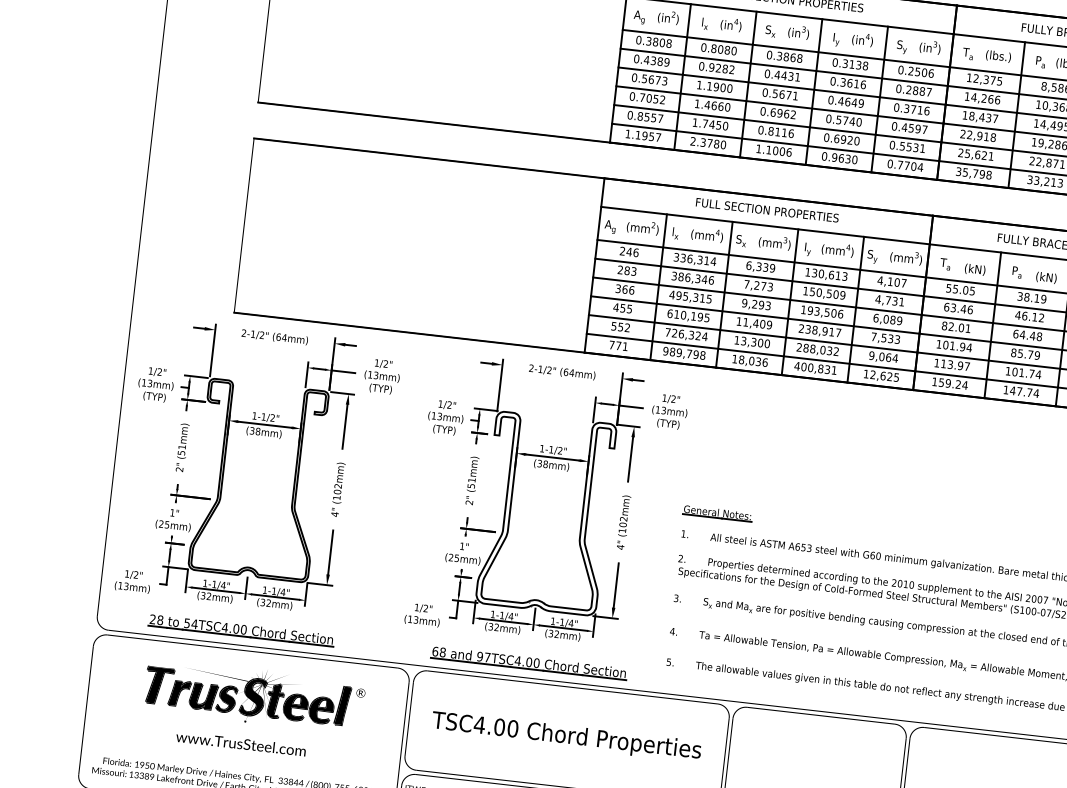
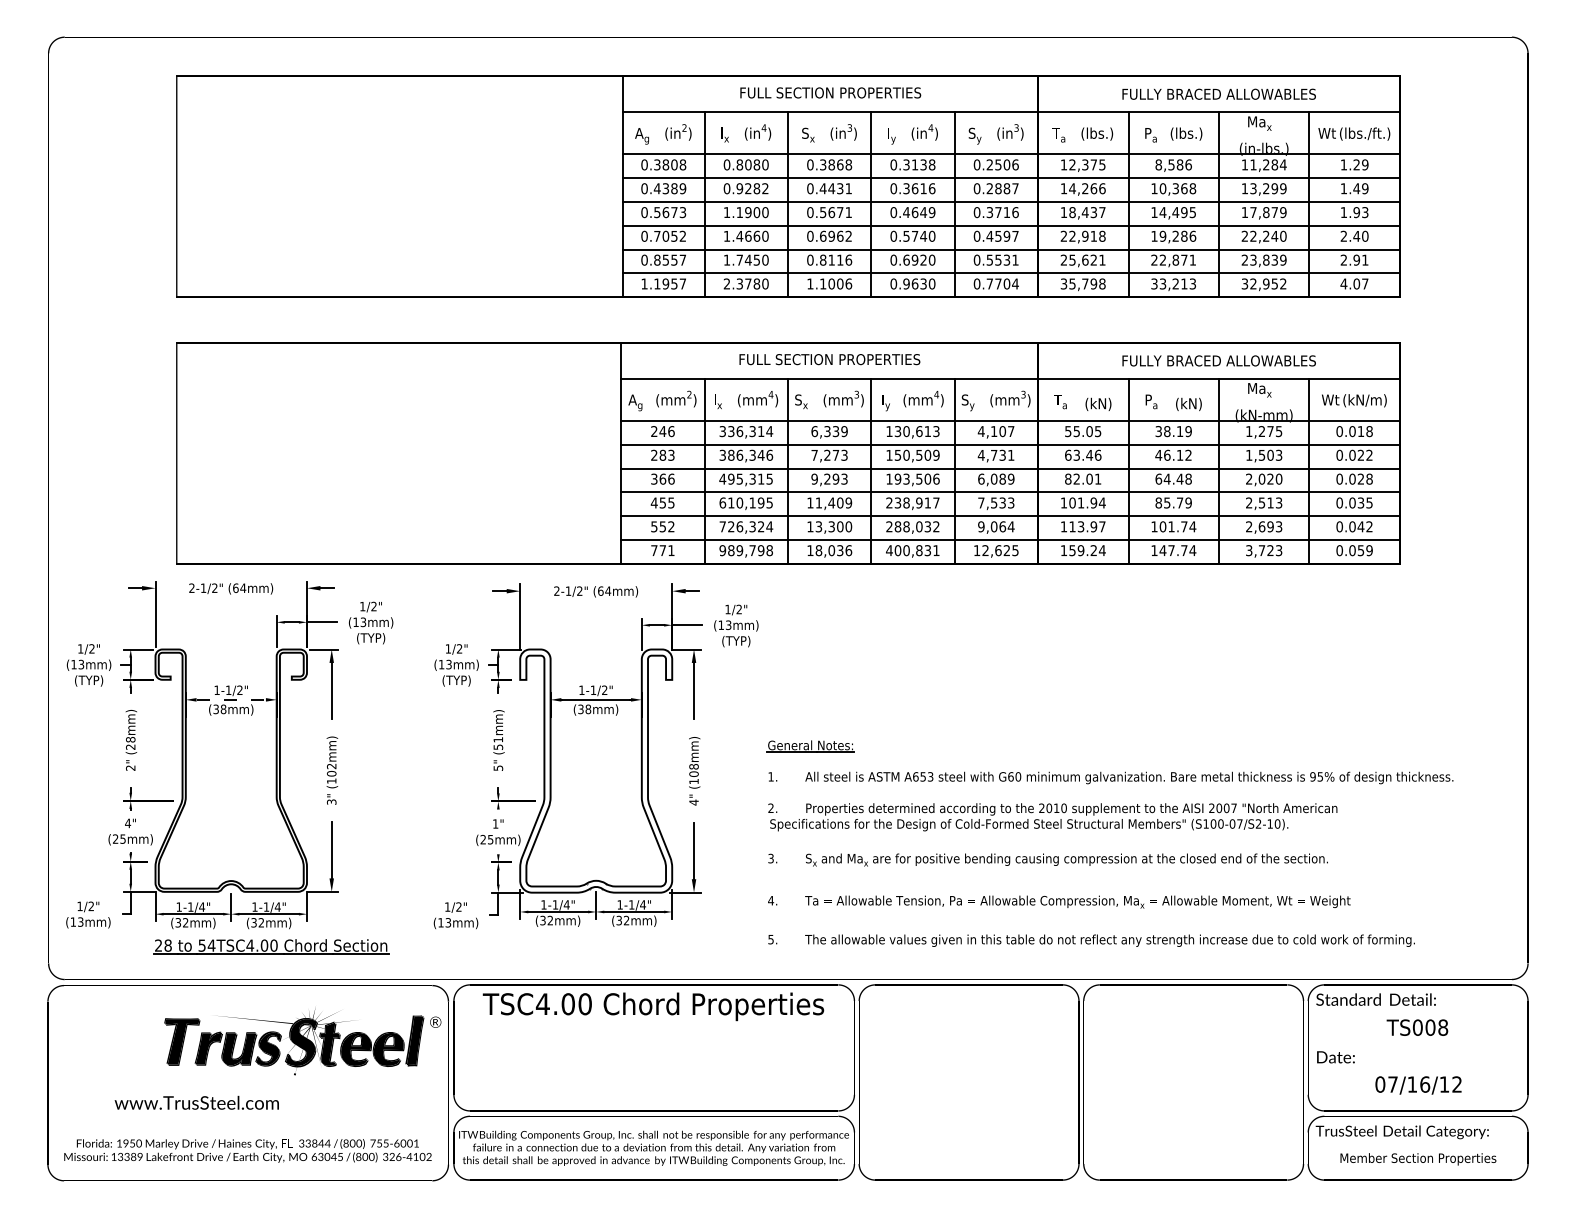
line: (265, 424) -> (231, 699), solid -> dashed
text: (181, 450) -> (130, 743), (51mm) -> (28mm)
text: (469, 502) -> (498, 767), 2" -> 5"
text: (172, 513) -> (128, 823), 1" -> 4"
text: (334, 514) -> (331, 802), 4" -> 3"
text: (623, 518) -> (693, 766), (102mm) -> (108mm)
part: (241, 630) -> (271, 946), moved
part: (528, 662) -> (595, 960), removed
part: (254, 696) -> (302, 1041), moved
text: (566, 736) -> (653, 1006), moved
text: (240, 743) -> (196, 1102), moved

